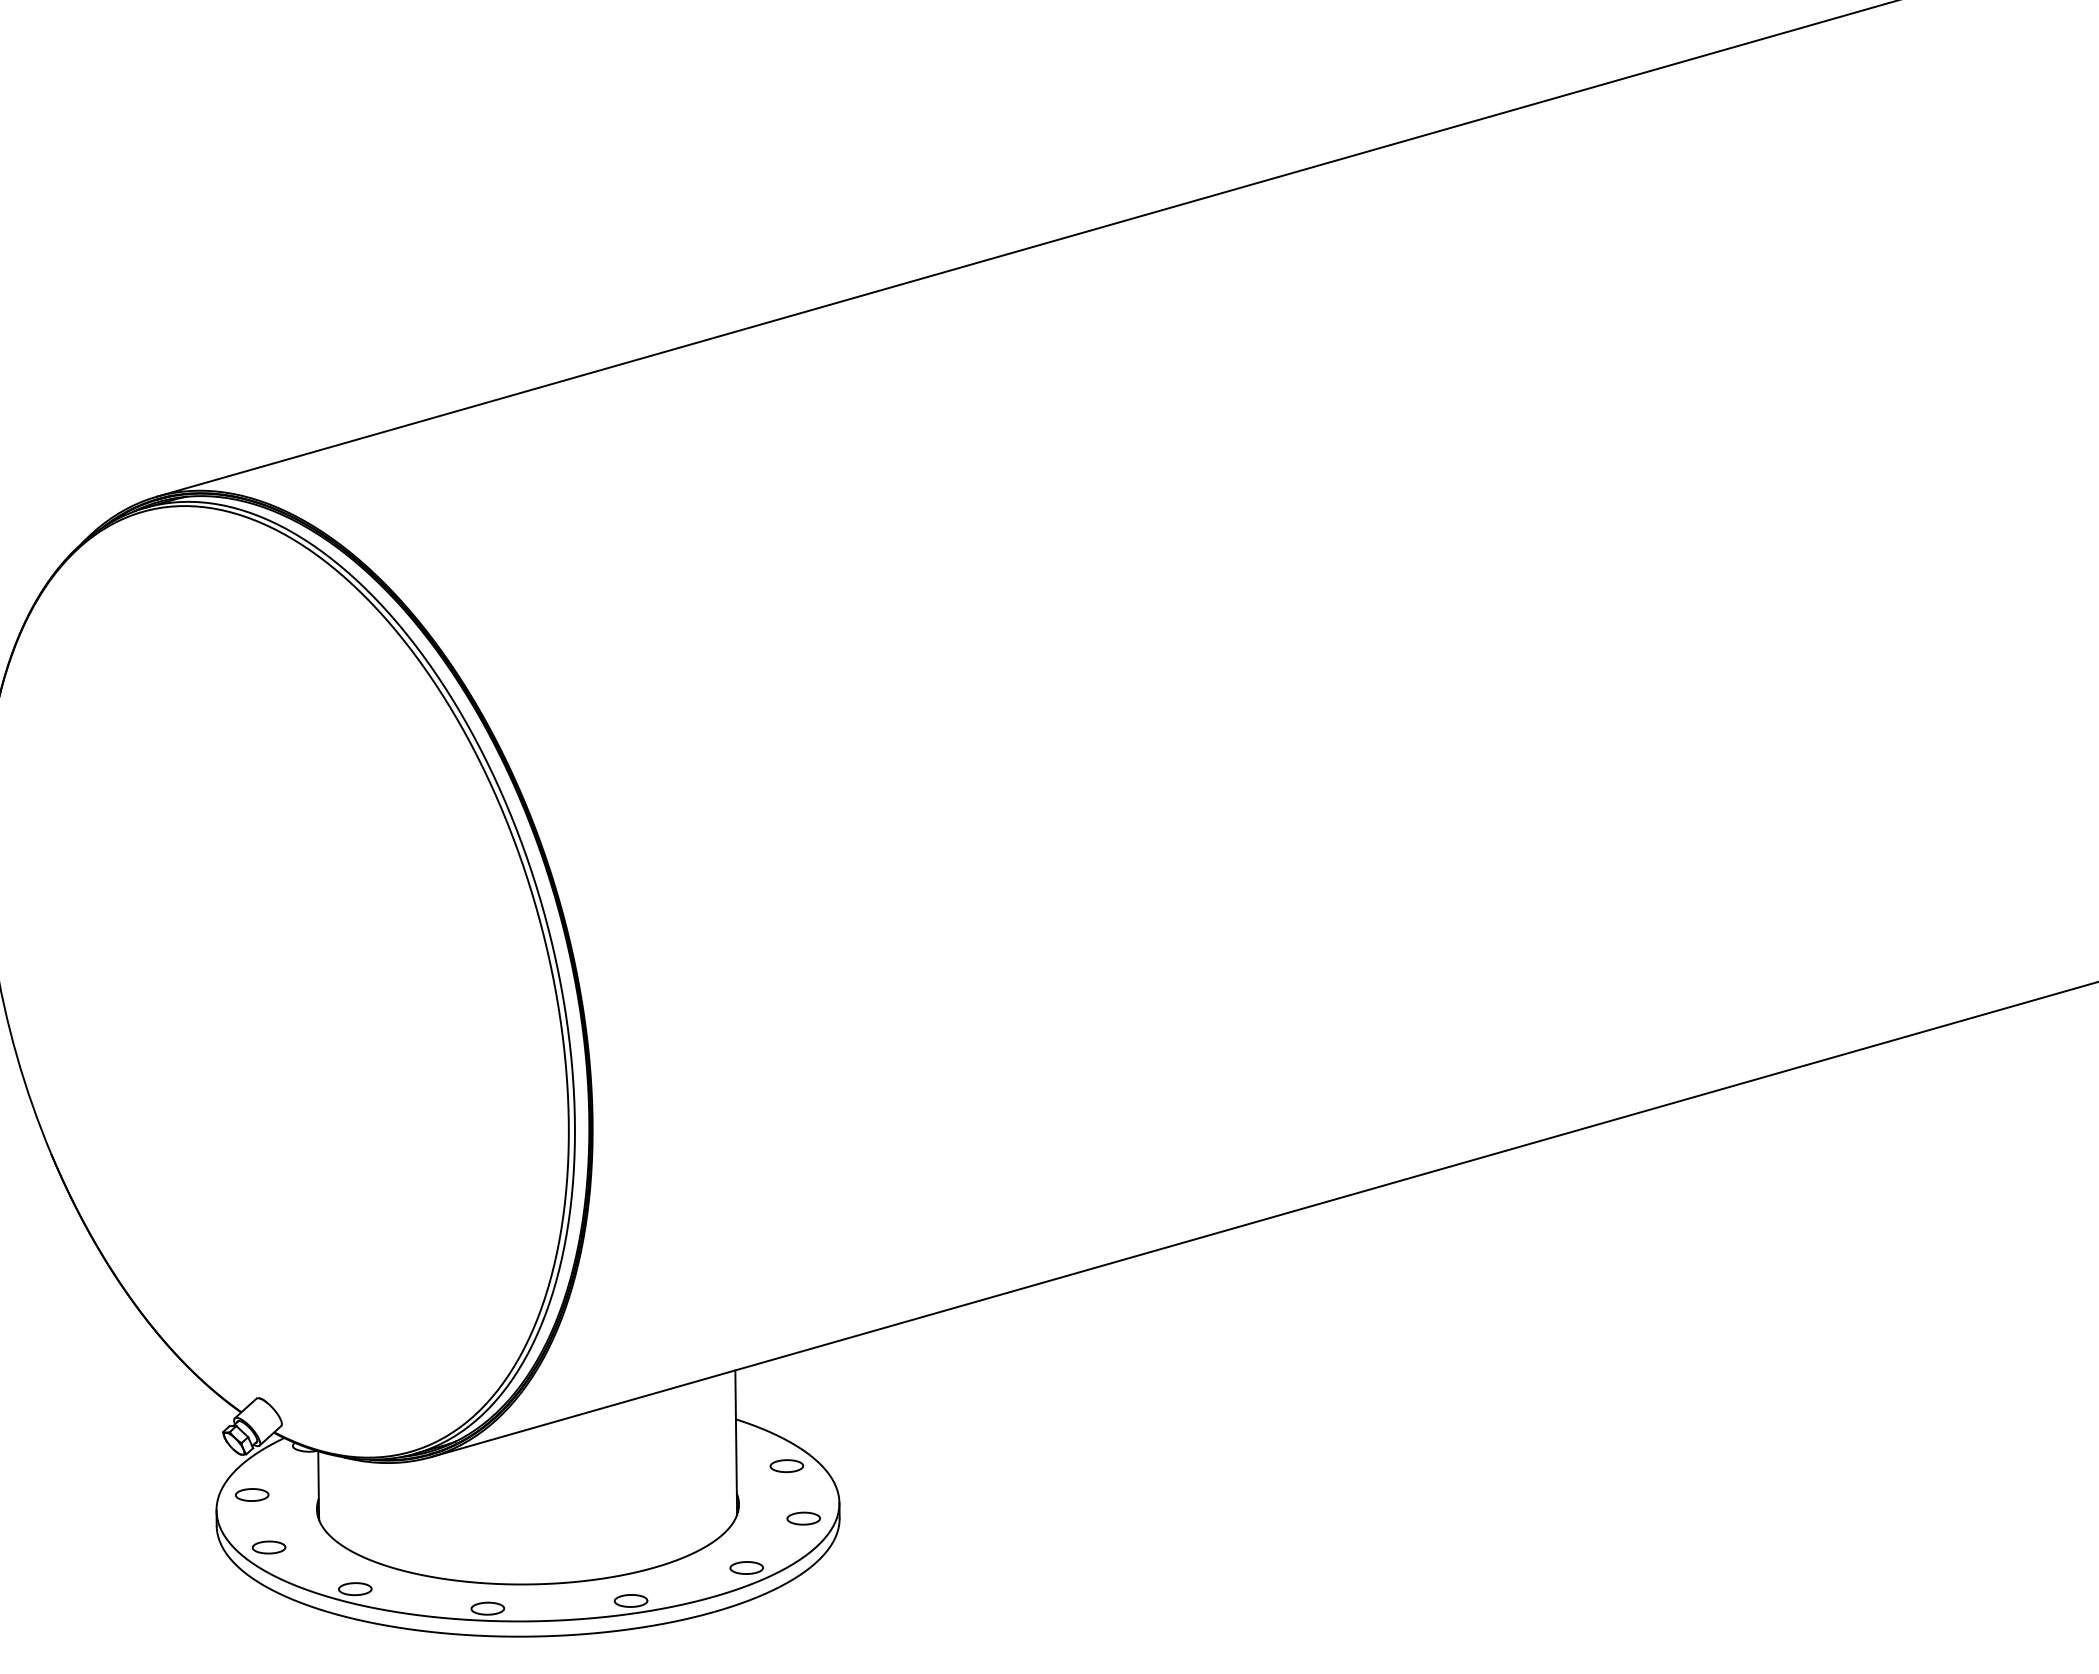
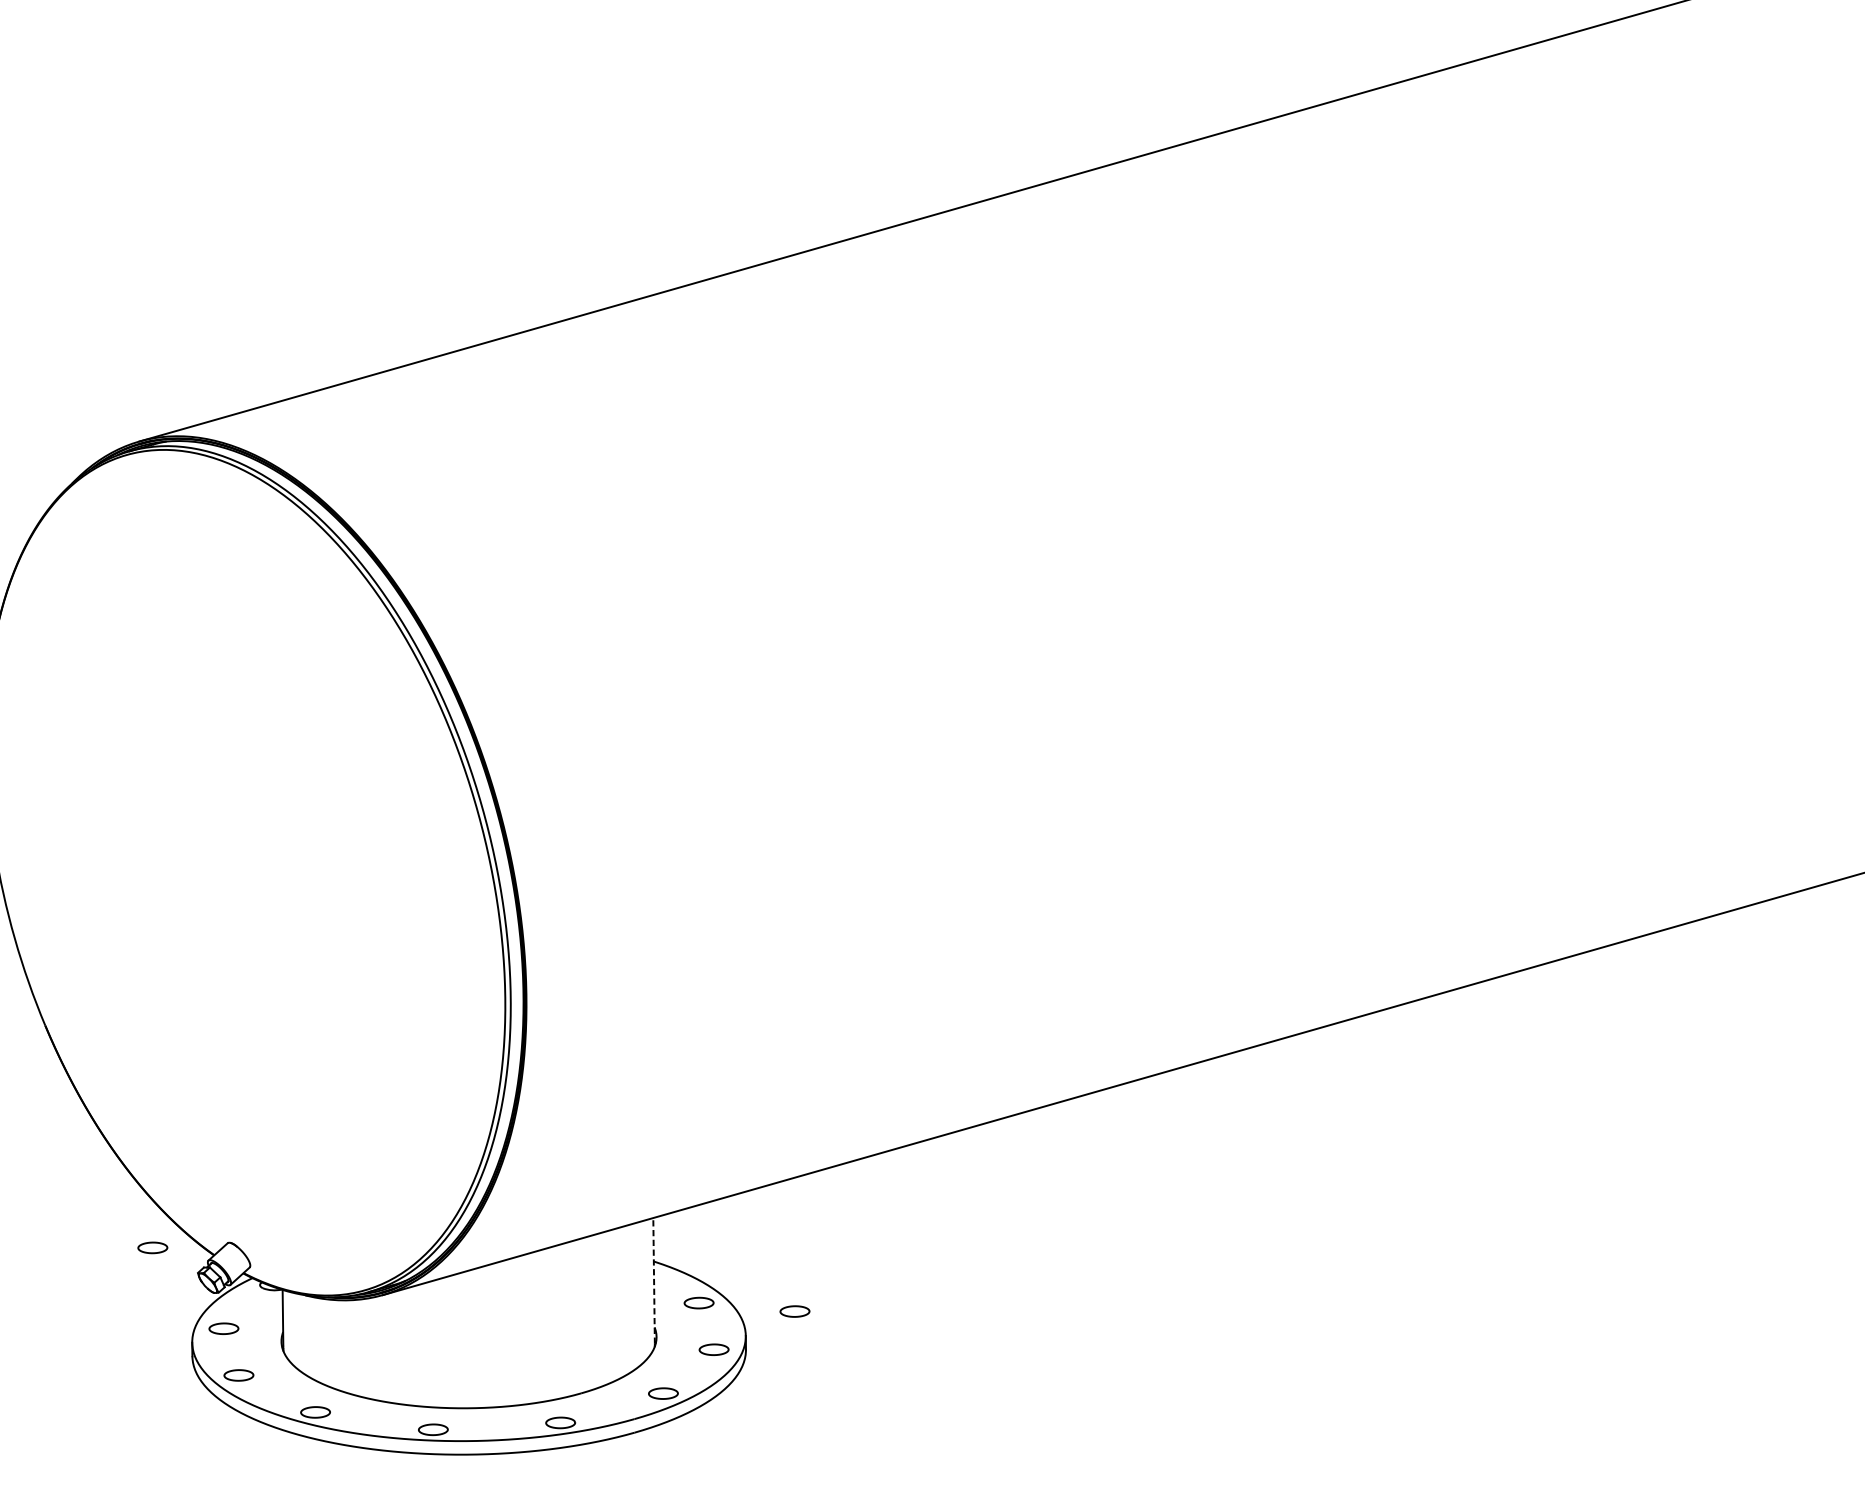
part: (172, 1403) -> (153, 1247), added
line: (736, 1441) -> (654, 1281), solid -> dashed
part: (894, 1475) -> (794, 1311), added

